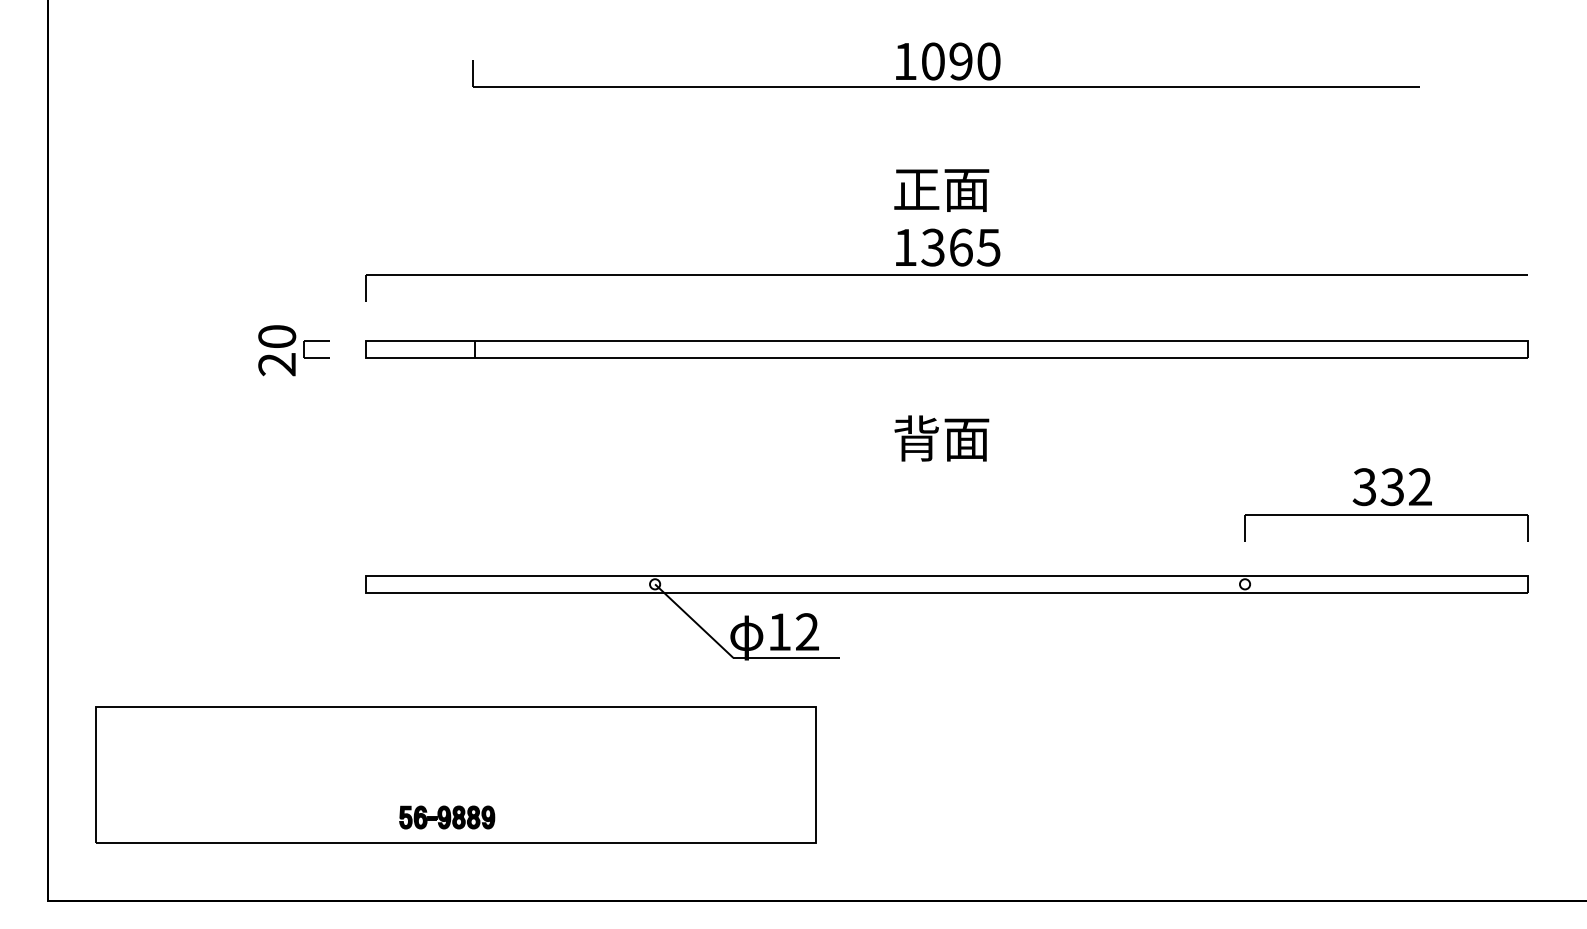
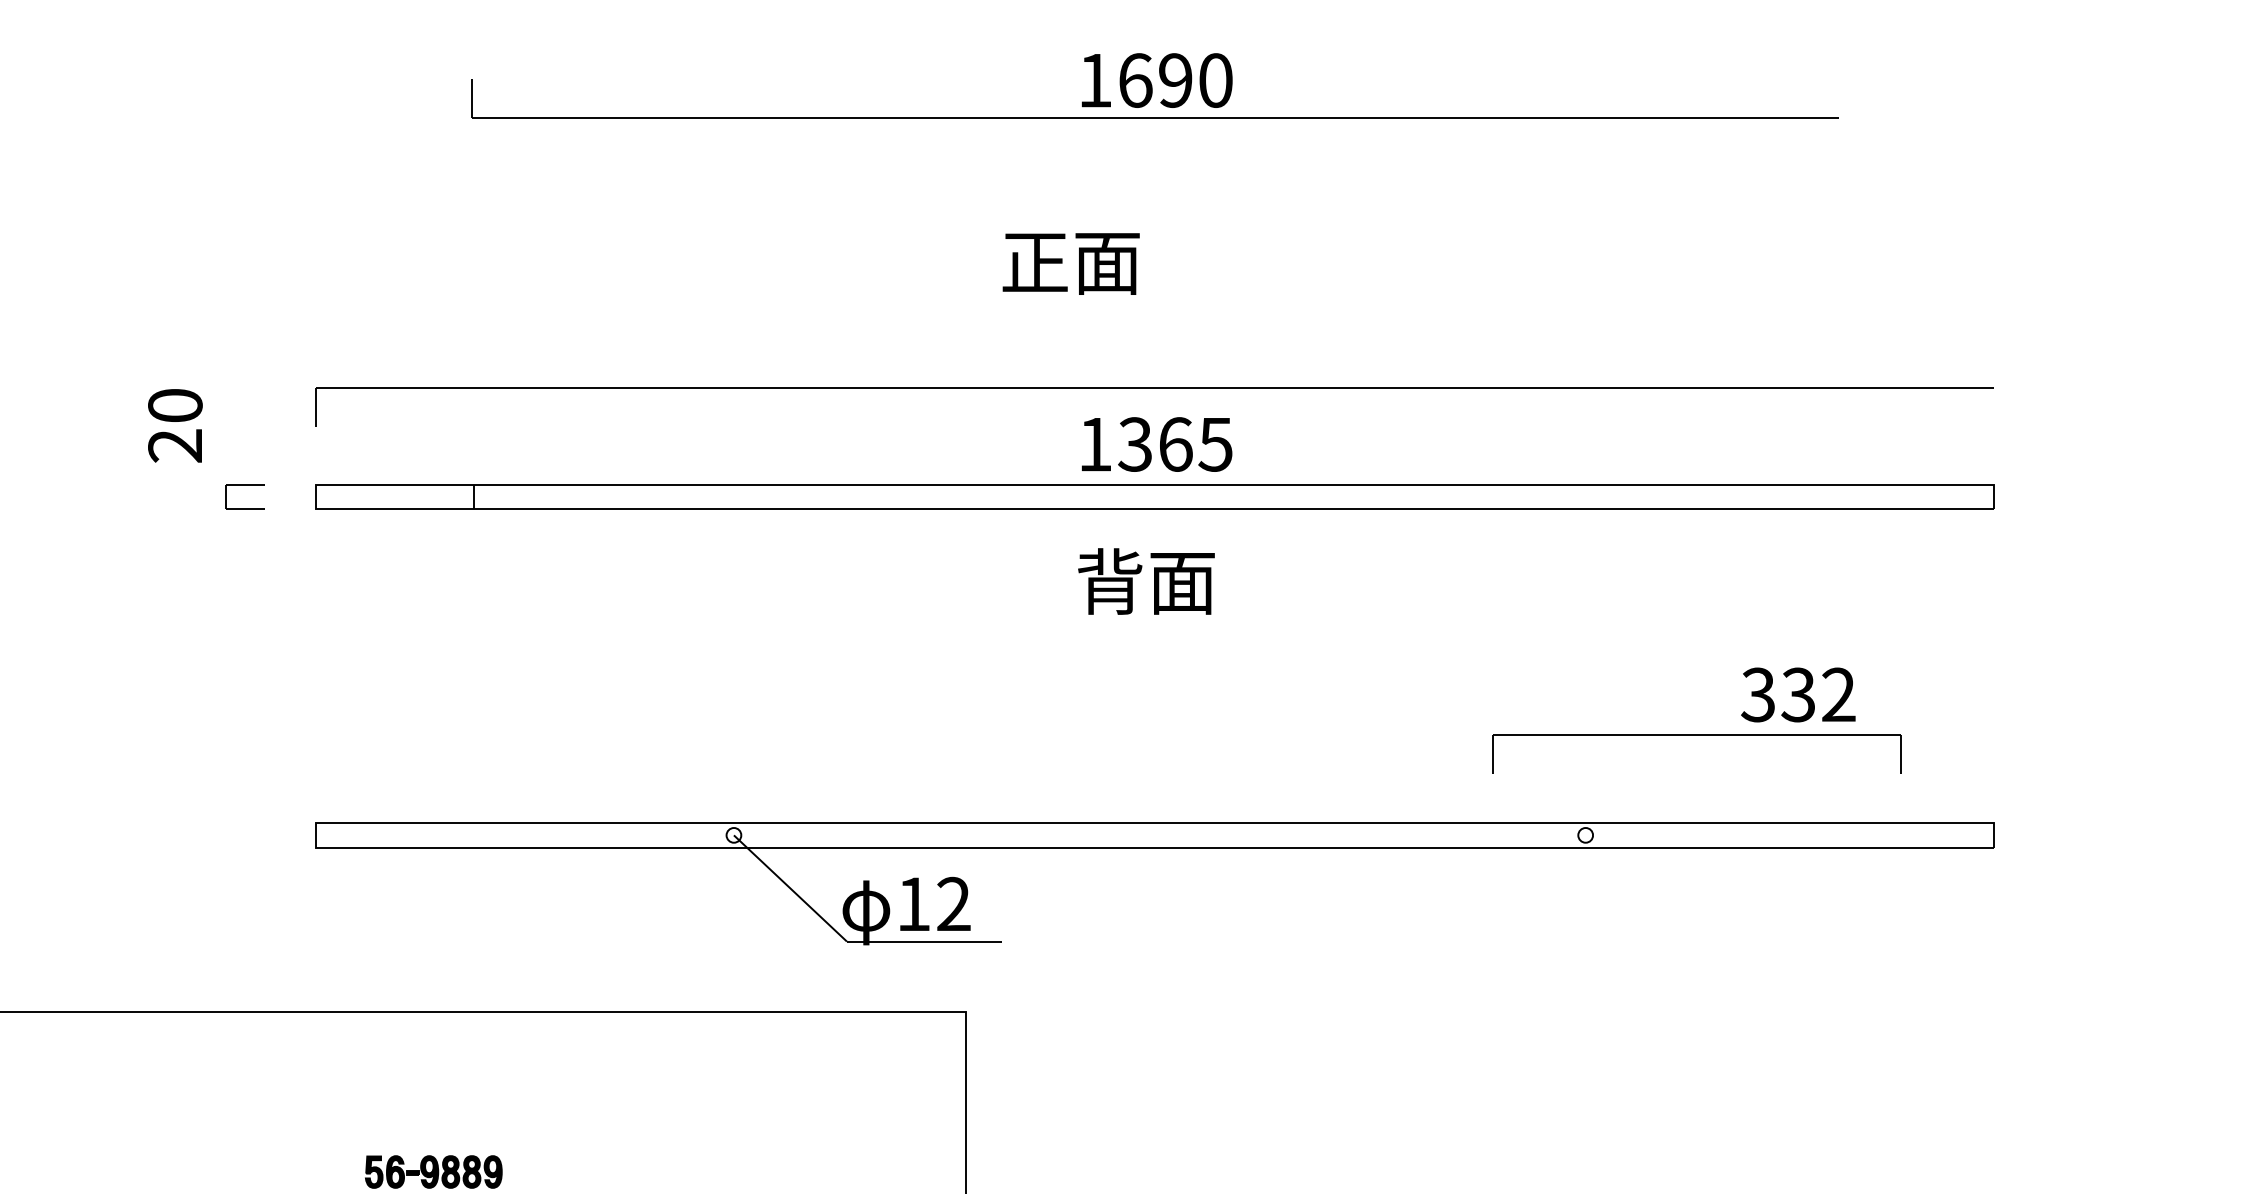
text: (933, 61) -> (1135, 80), 1090 -> 1690
text: (941, 190) -> (1070, 263), moved
text: (948, 247) -> (1157, 444), moved
text: (277, 350) -> (175, 425), moved
text: (941, 438) -> (1145, 581), moved
part: (1386, 515) -> (1697, 735), moved

